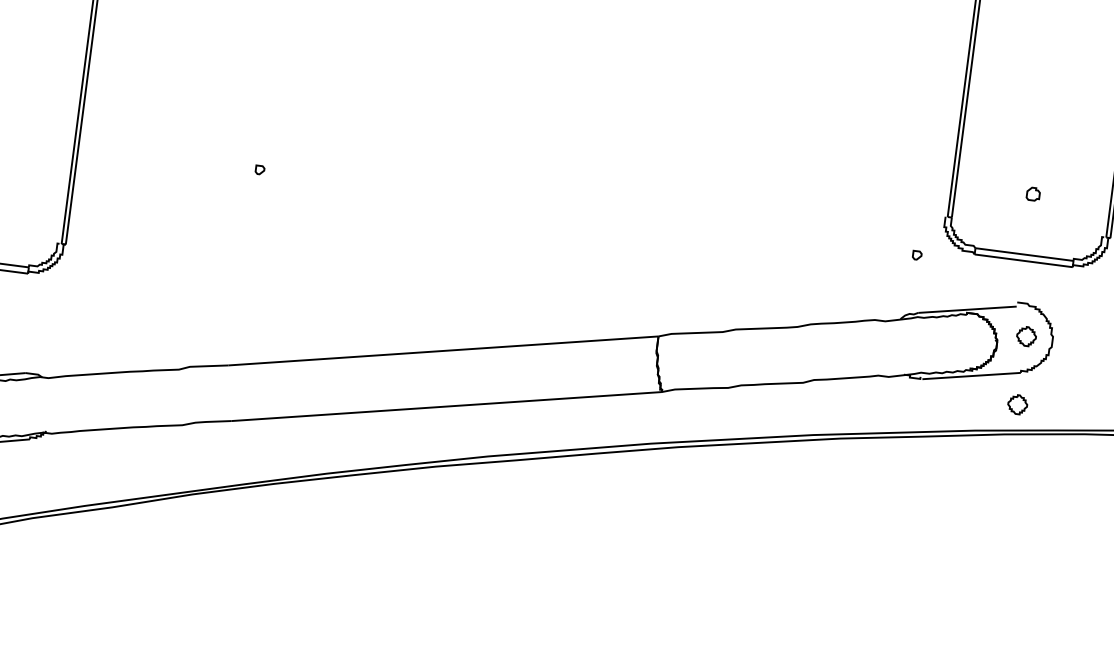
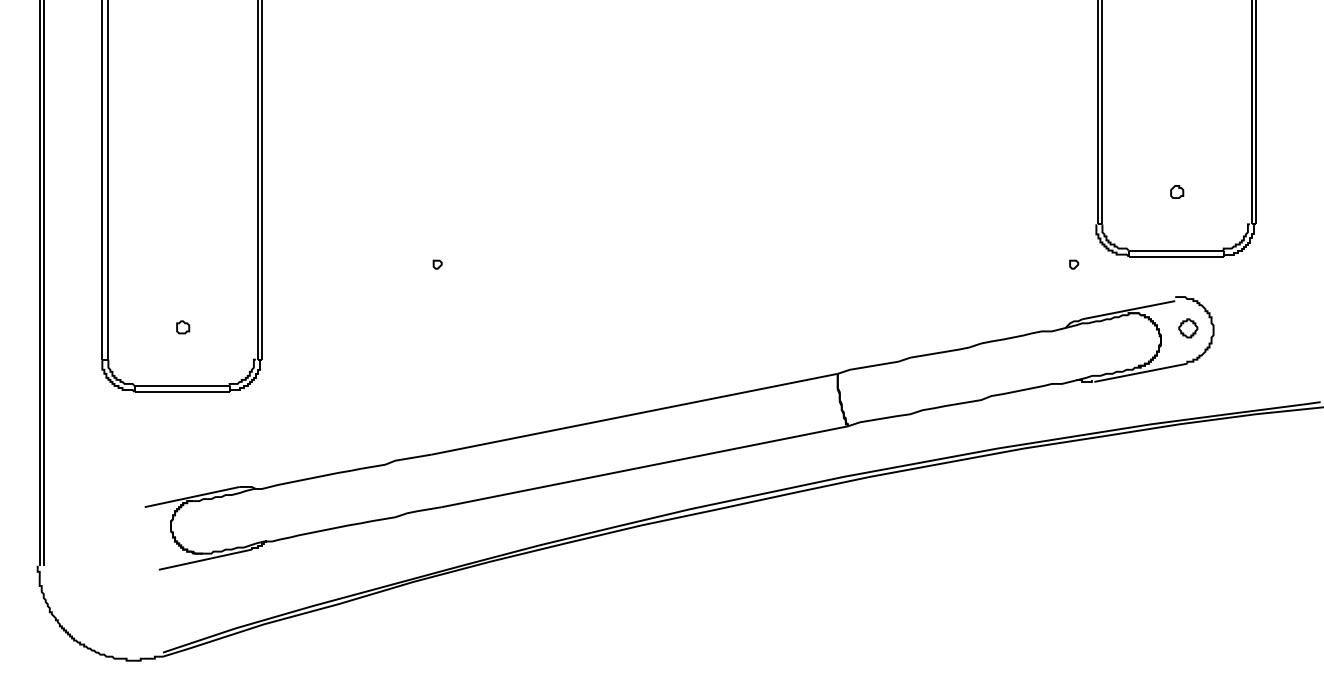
part: (1017, 404) -> (1188, 394), removed

